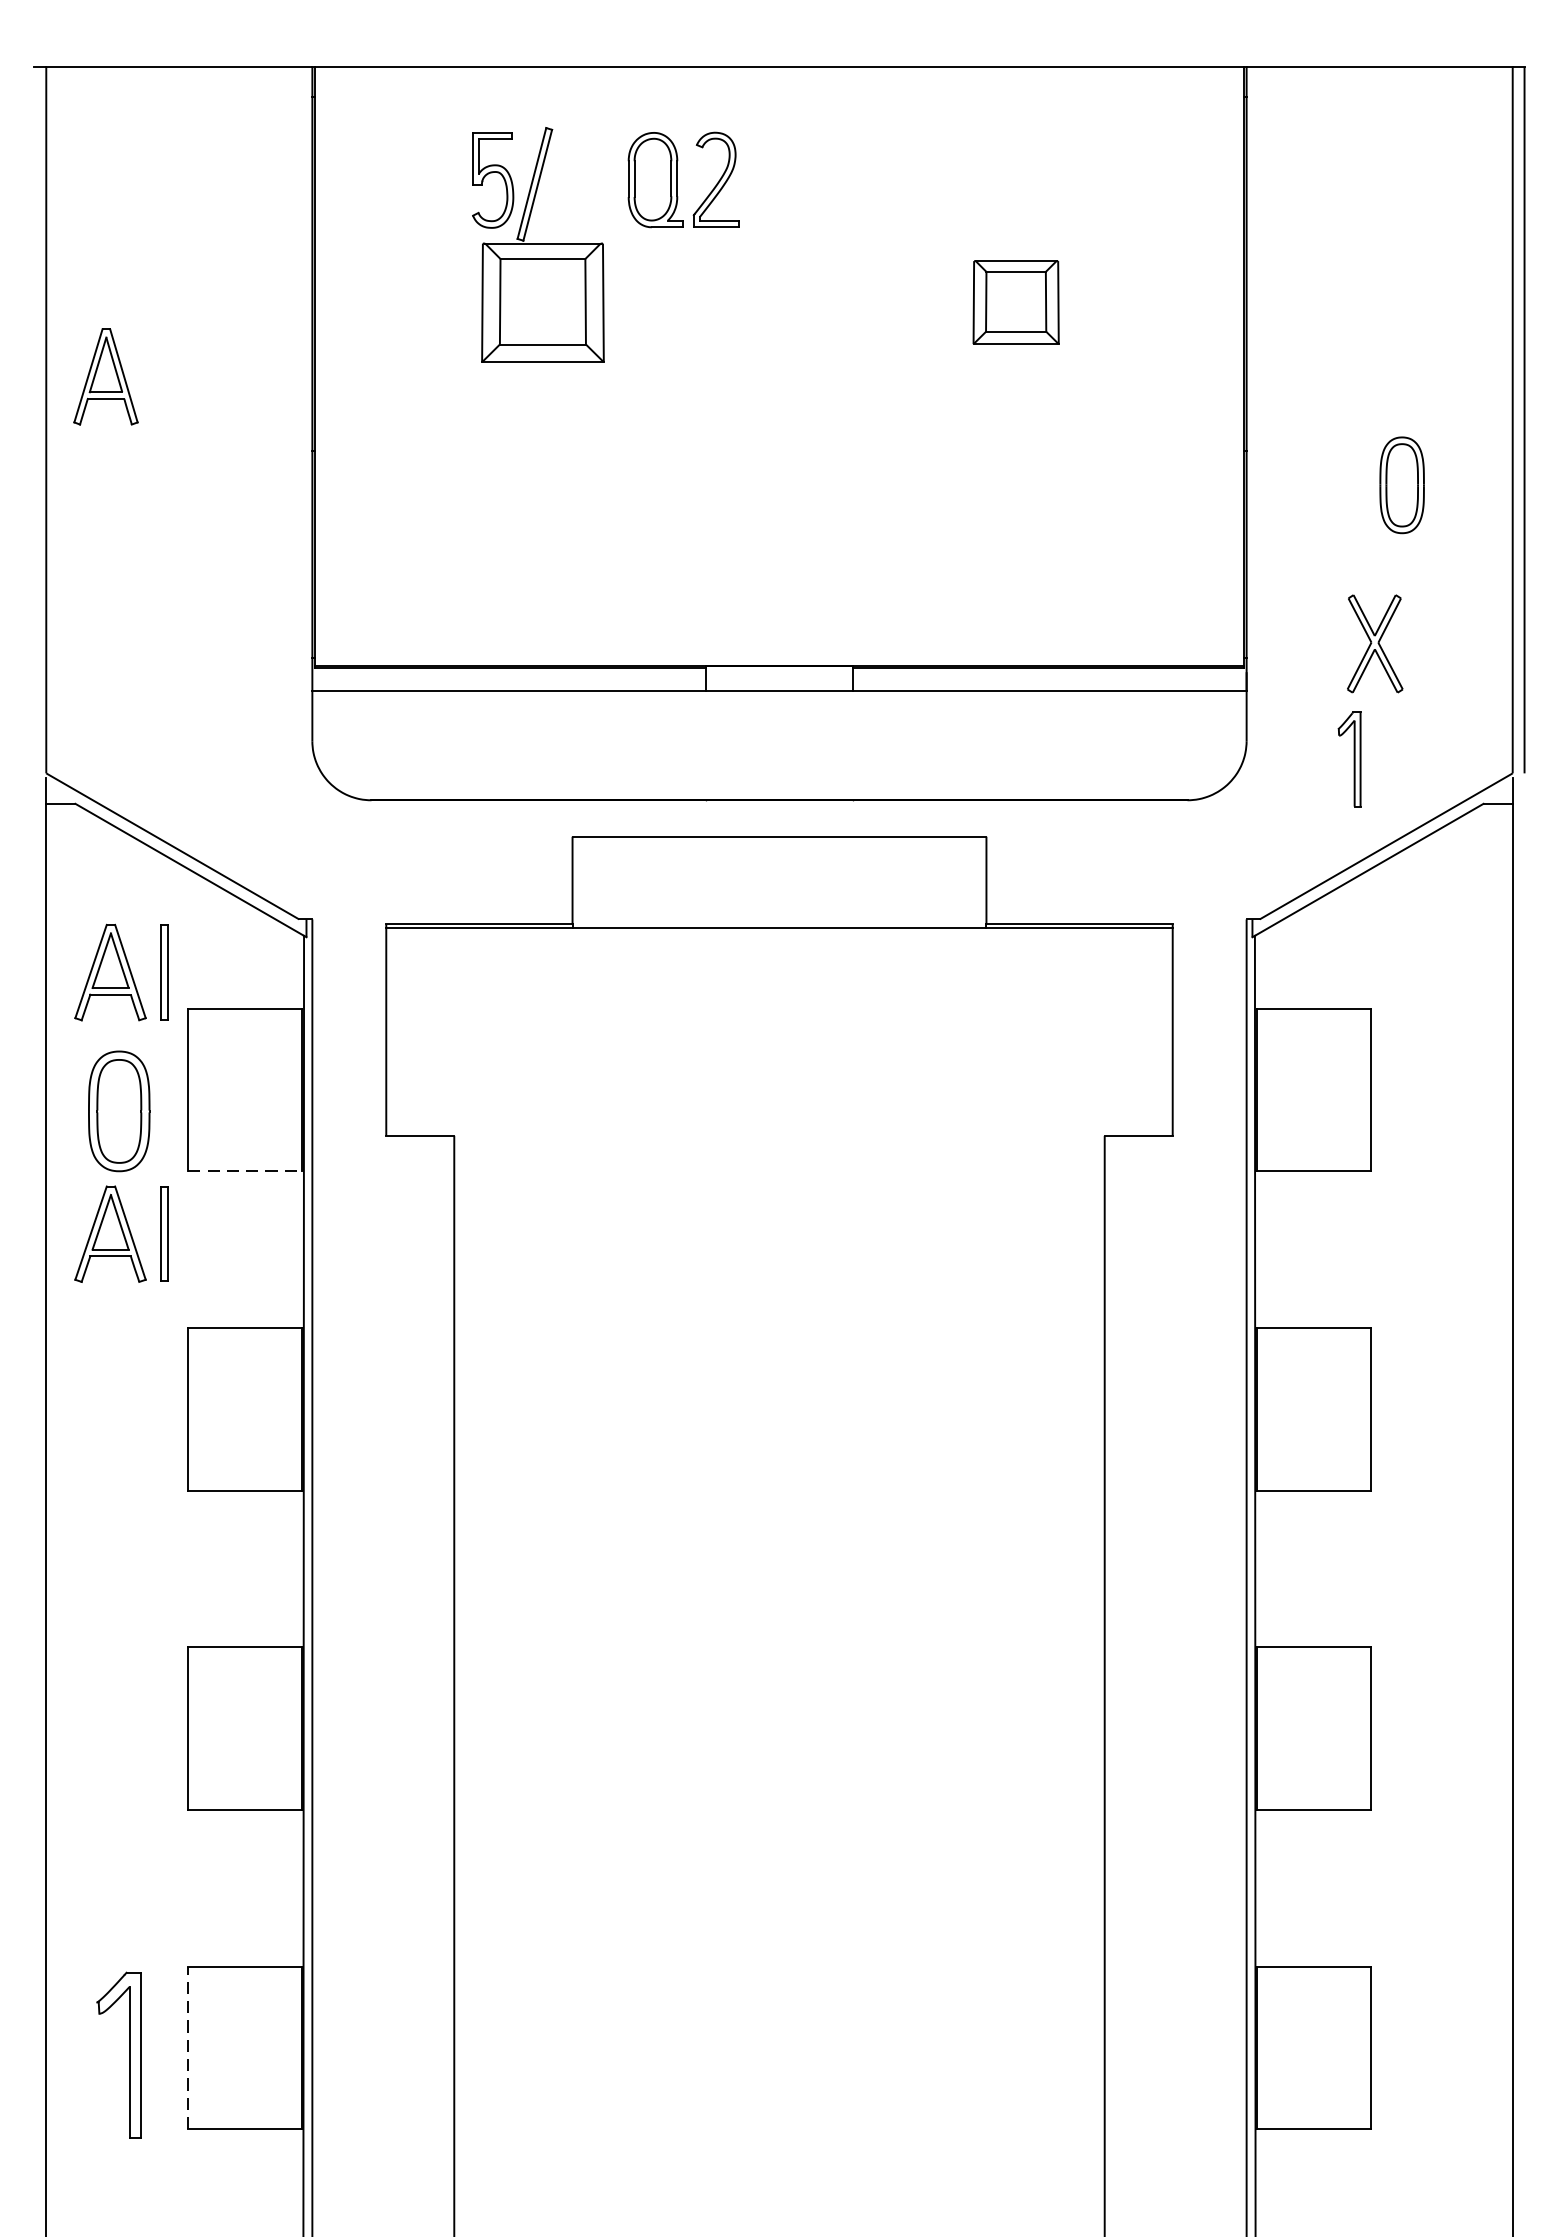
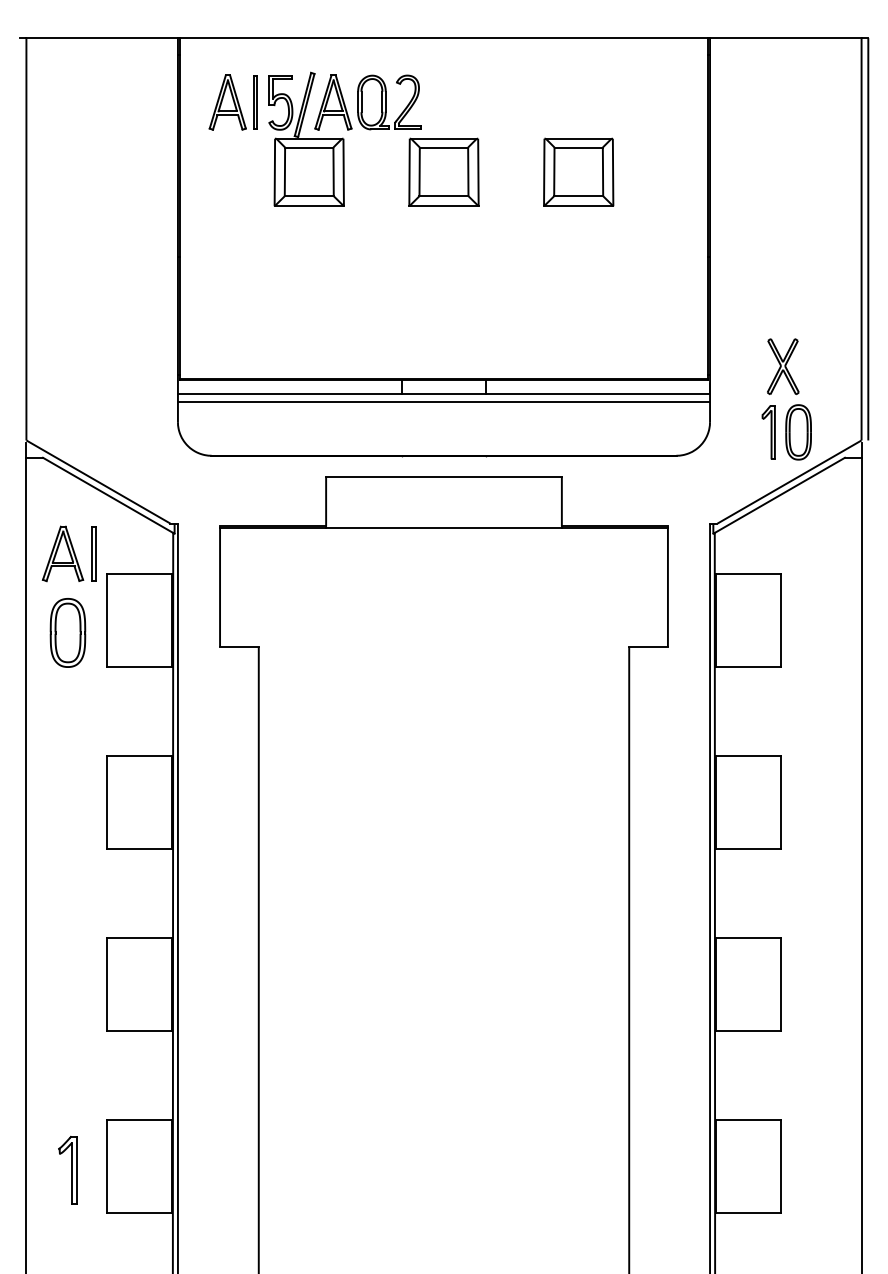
part: (408, 179) -> (232, 102), added
part: (778, 301) -> (443, 171), added
part: (1015, 301) -> (578, 171), size x1.43
part: (106, 376) -> (333, 102), moved
part: (1401, 485) -> (798, 432), moved
line: (778, 706) -> (443, 402), added
line: (246, 1172) -> (140, 667), dashed -> solid
part: (120, 1233) -> (68, 702), removed
line: (188, 2046) -> (107, 1165), dashed -> solid
part: (118, 2055) -> (67, 1170), size x0.71

